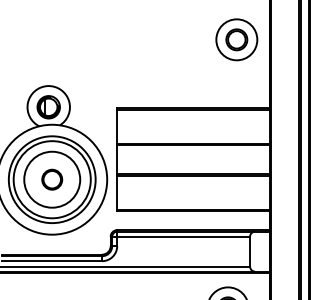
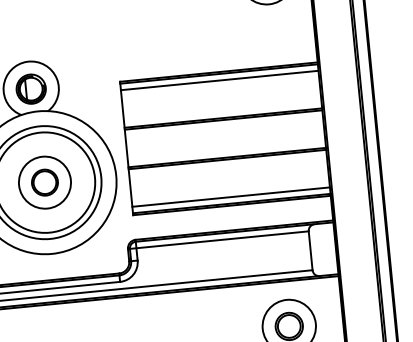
line: (193, 114) -> (219, 80), added
circle: (52, 179) -> (45, 182), size x0.71
line: (193, 204) -> (231, 196), added

